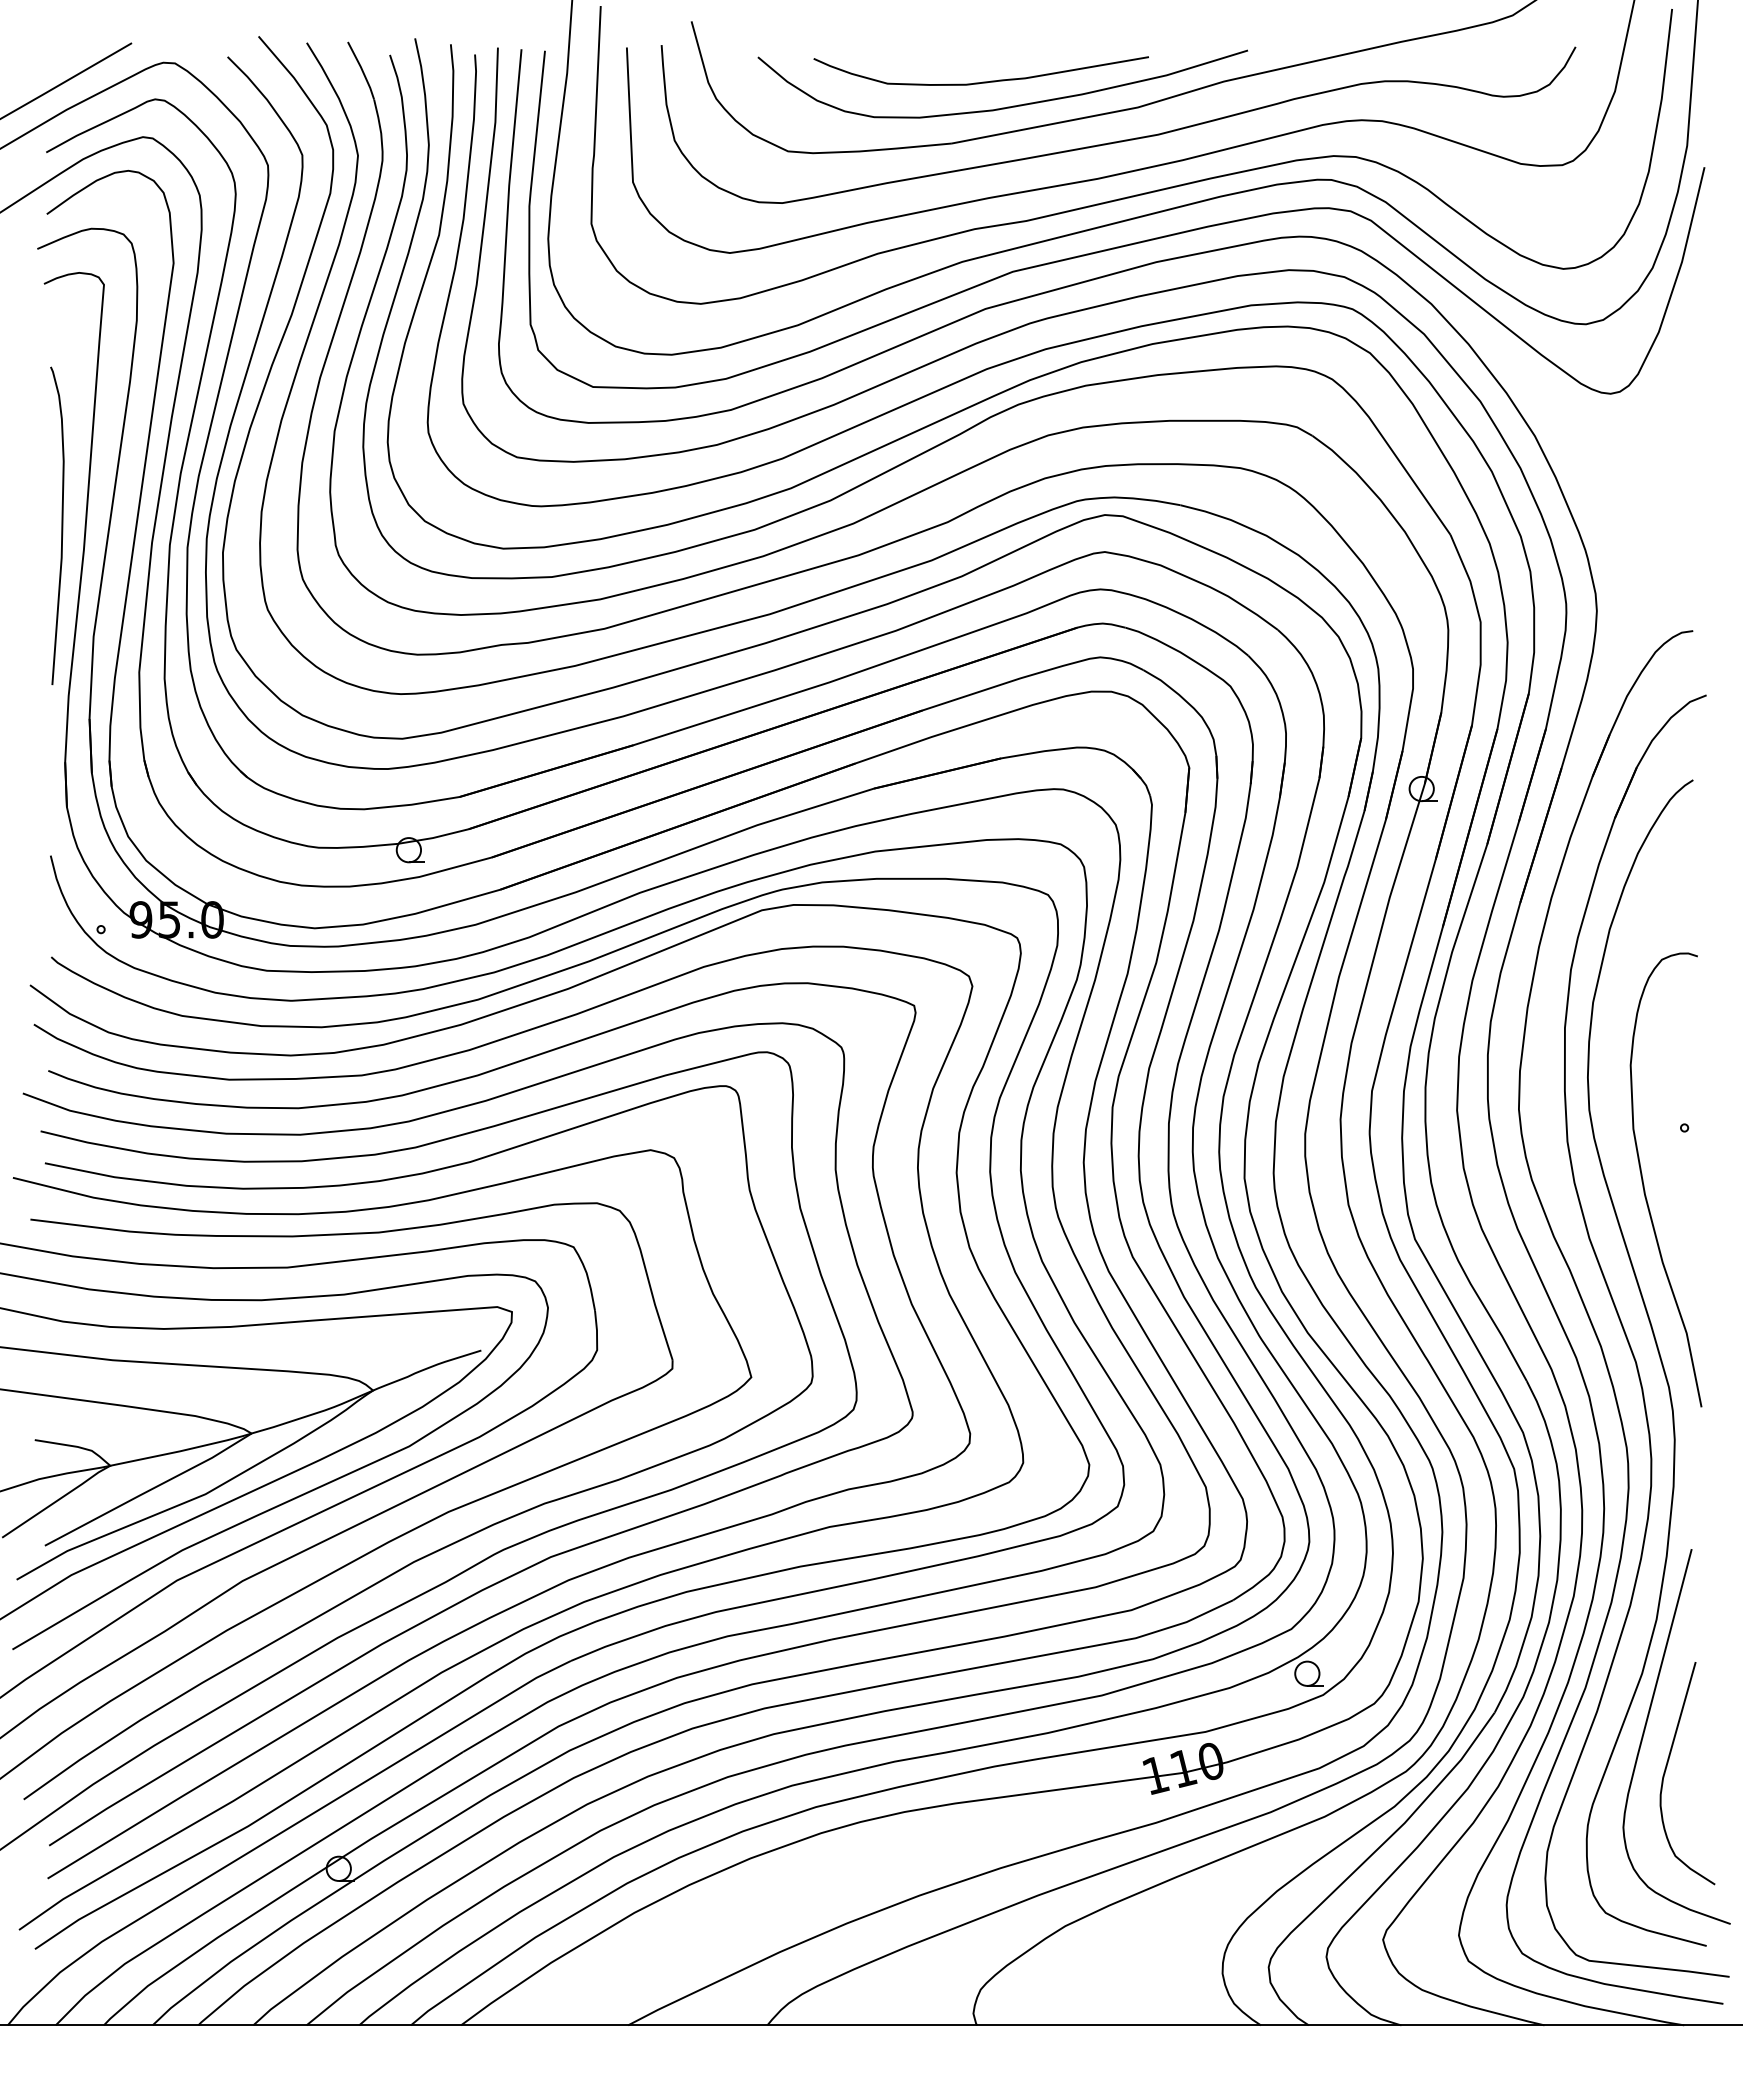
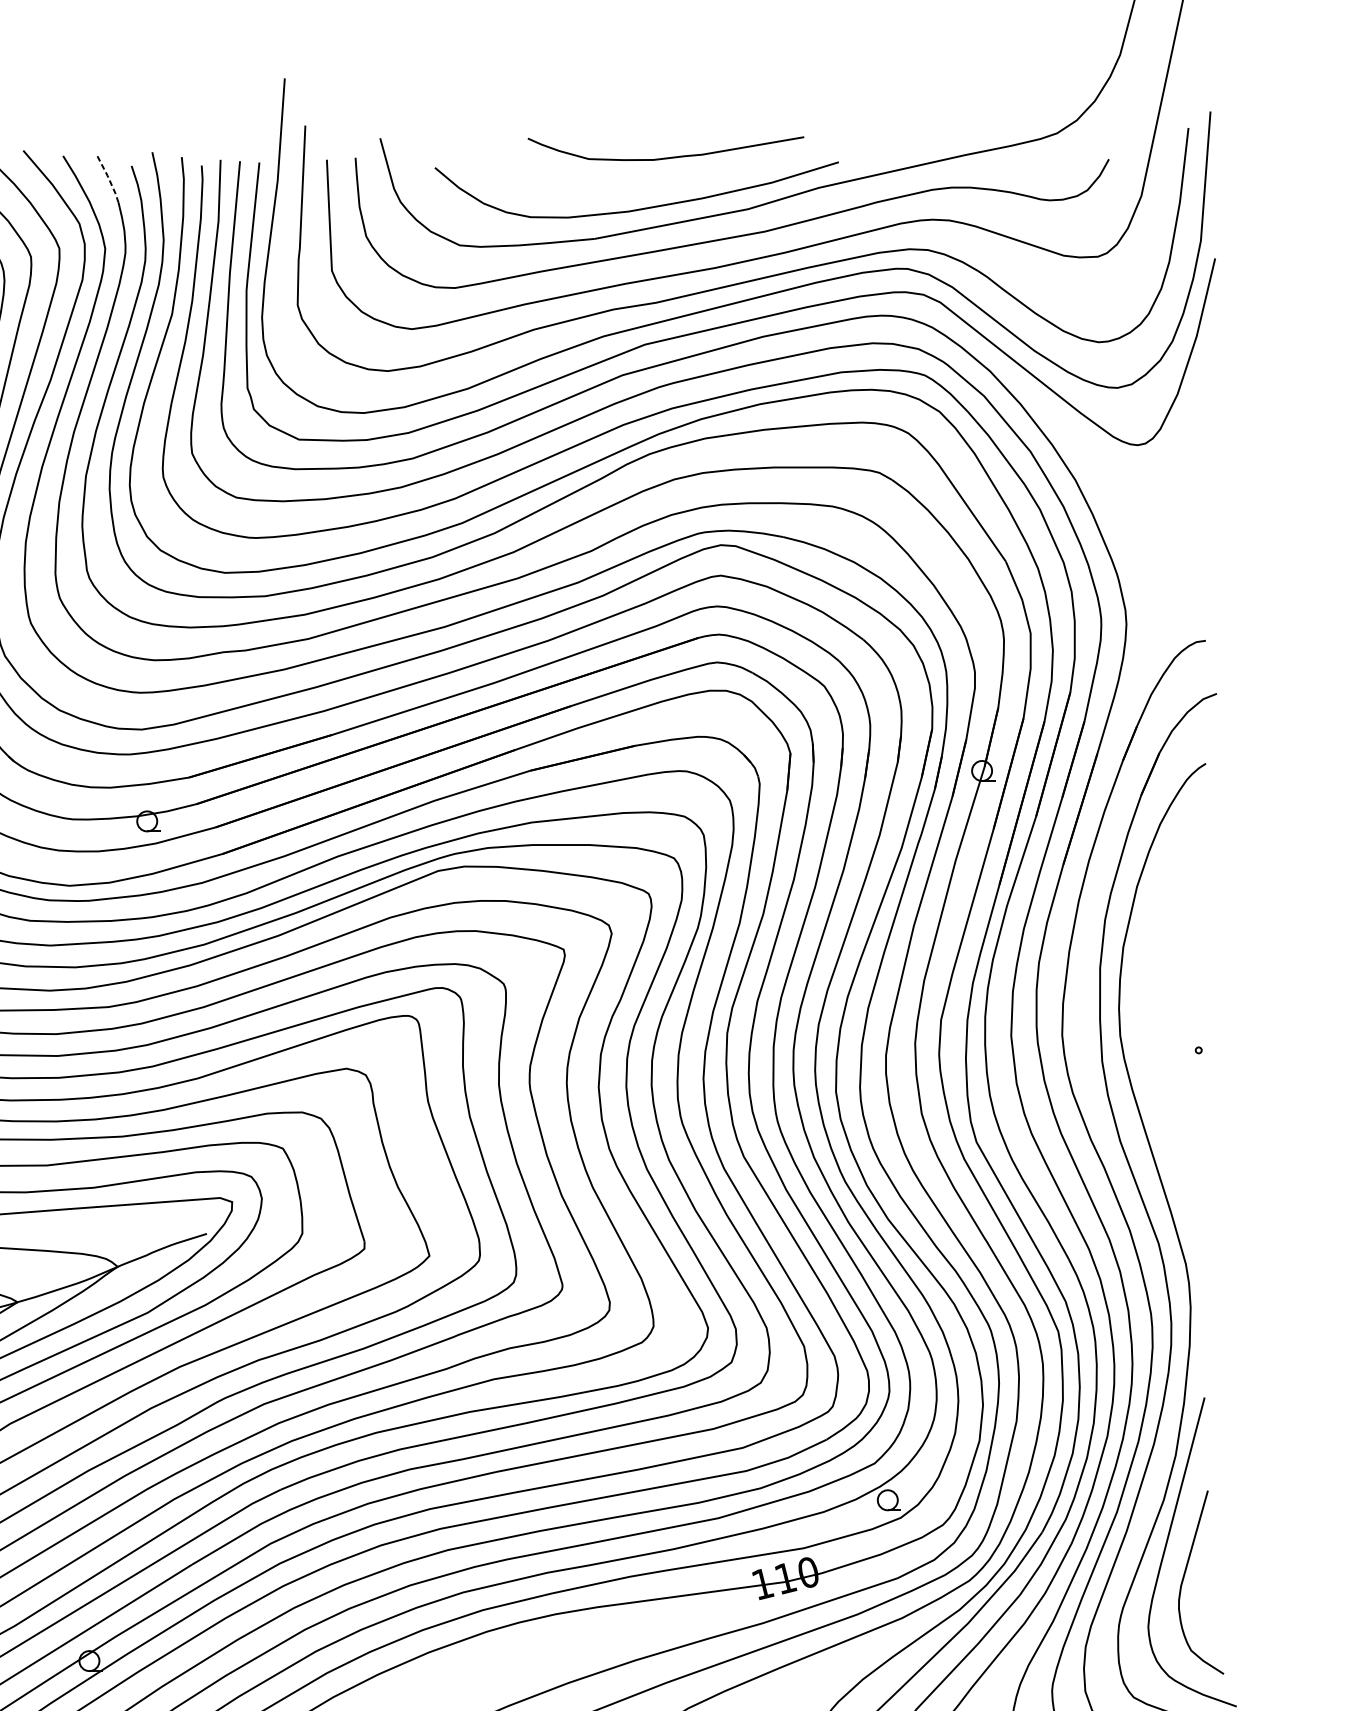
line: (362, 70) -> (108, 178), solid -> dashed
curve: (982, 81) -> (667, 157), moved
curve: (1644, 1184) -> (1165, 1096), removed

